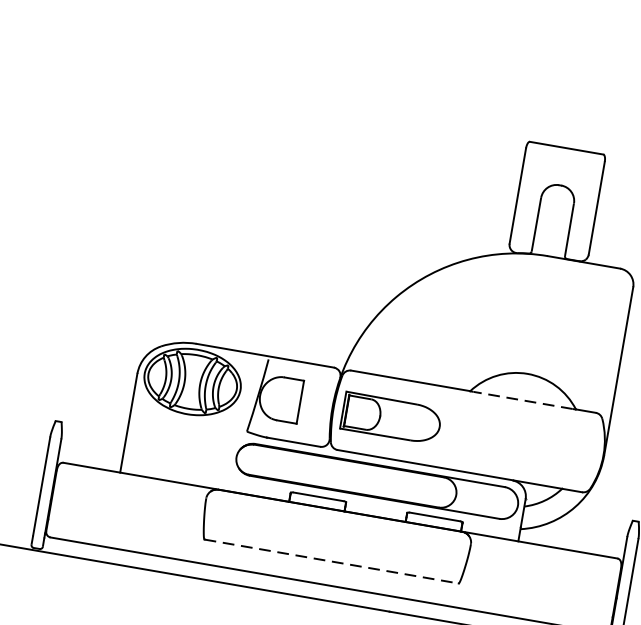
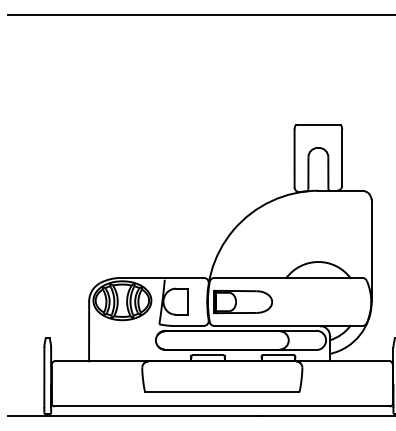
line: (523, 401) -> (318, 278), dashed -> solid
line: (331, 562) -> (222, 392), dashed -> solid

